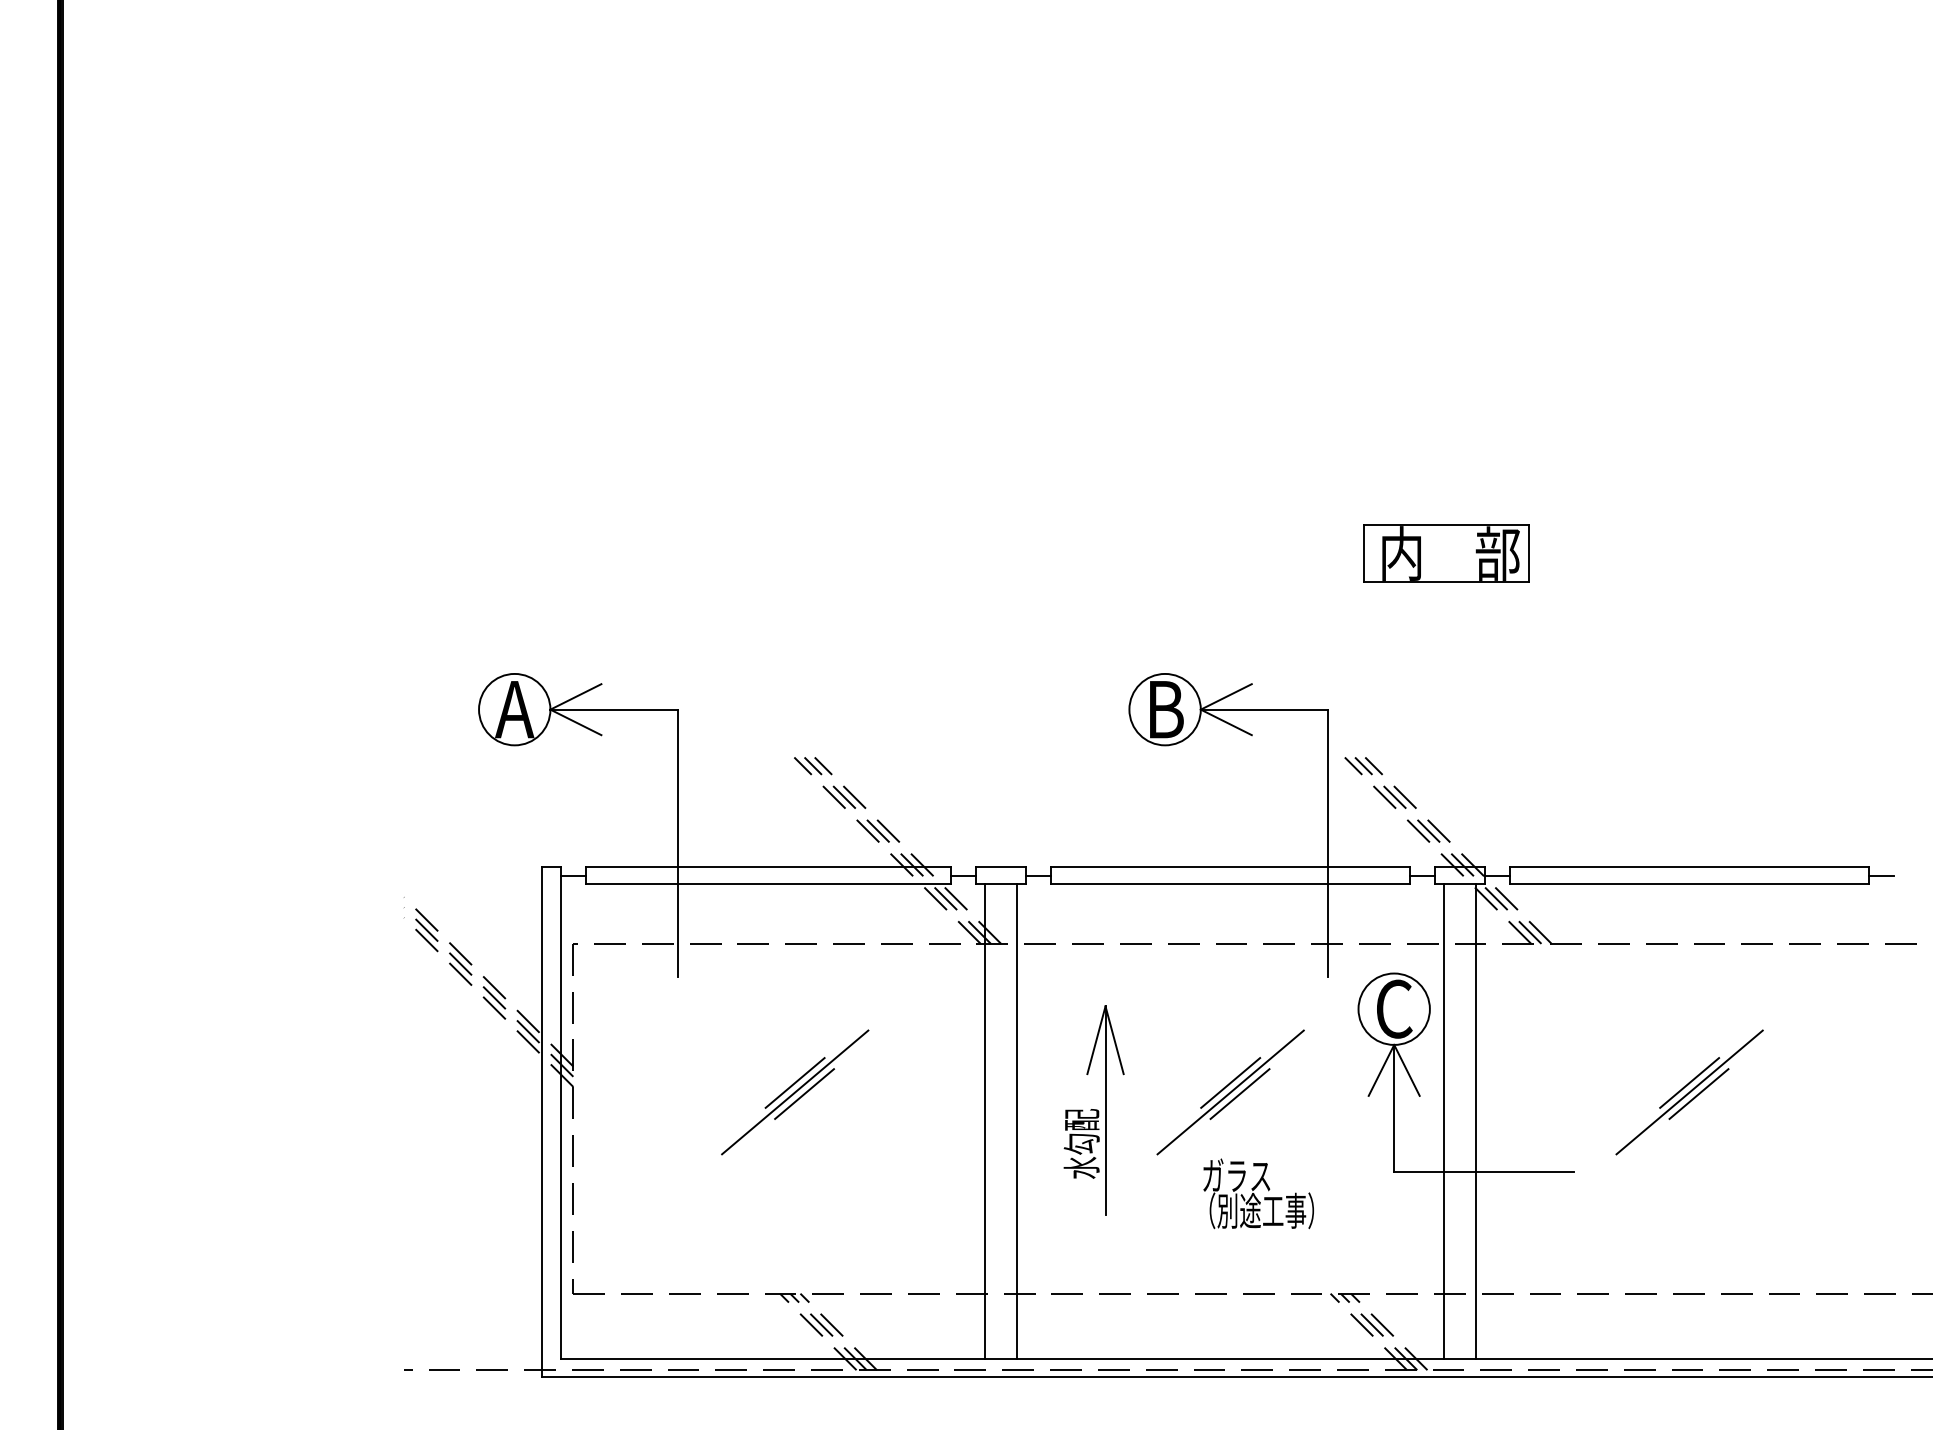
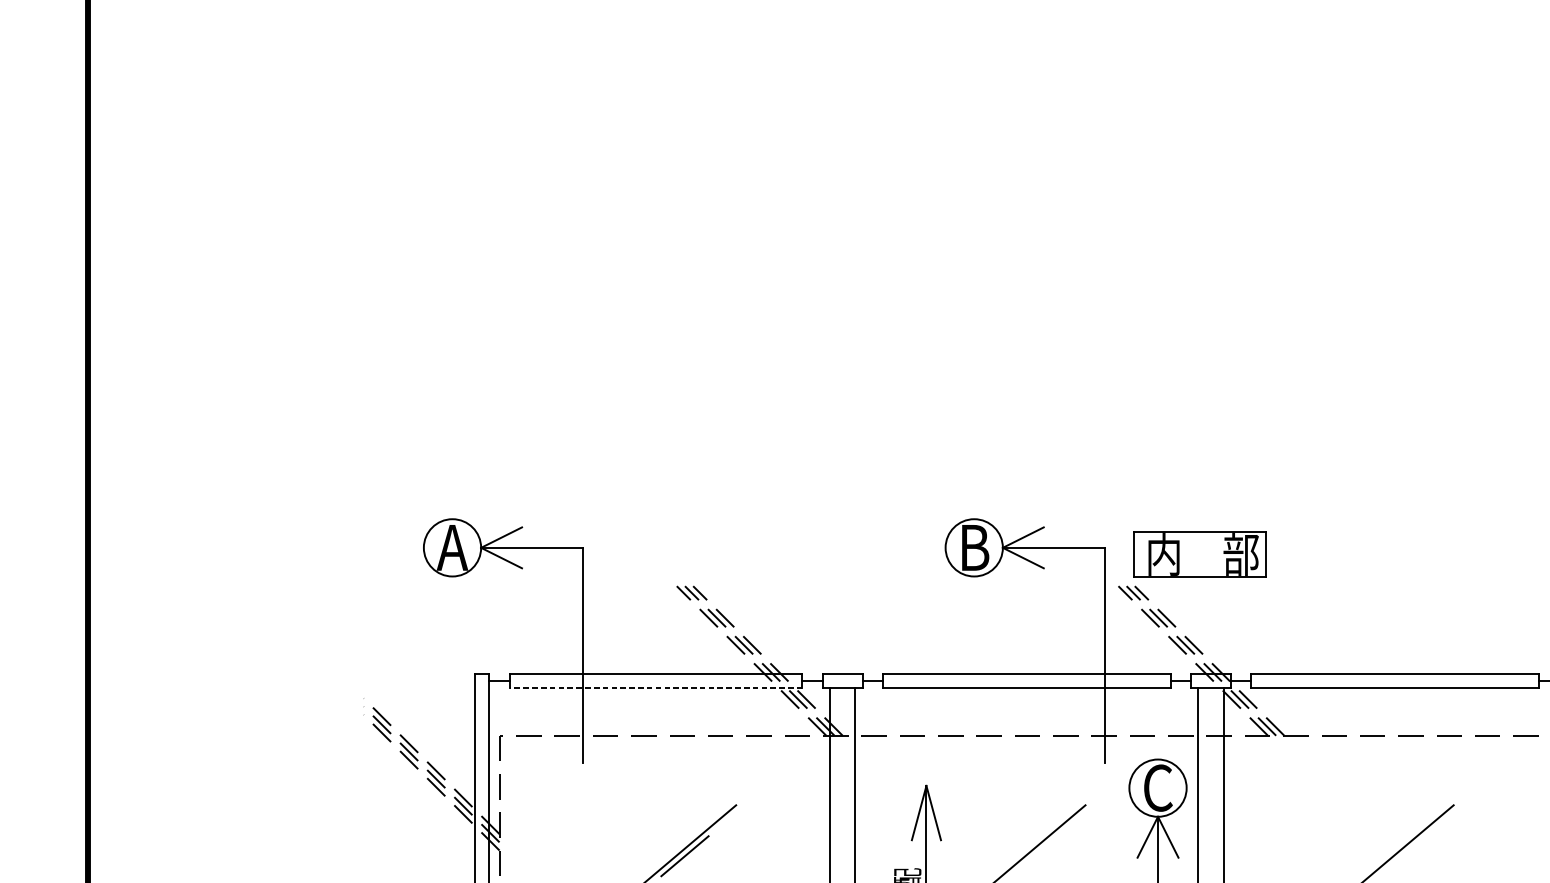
part: (1446, 553) -> (1199, 554), moved
line: (768, 883) -> (656, 687), solid -> dashed
line: (794, 1082) -> (676, 846), removed
line: (1230, 1082) -> (1026, 846), removed
line: (1689, 1082) -> (1394, 846), removed
line: (1239, 1093) -> (1033, 855), removed
line: (1698, 1093) -> (1402, 855), removed

